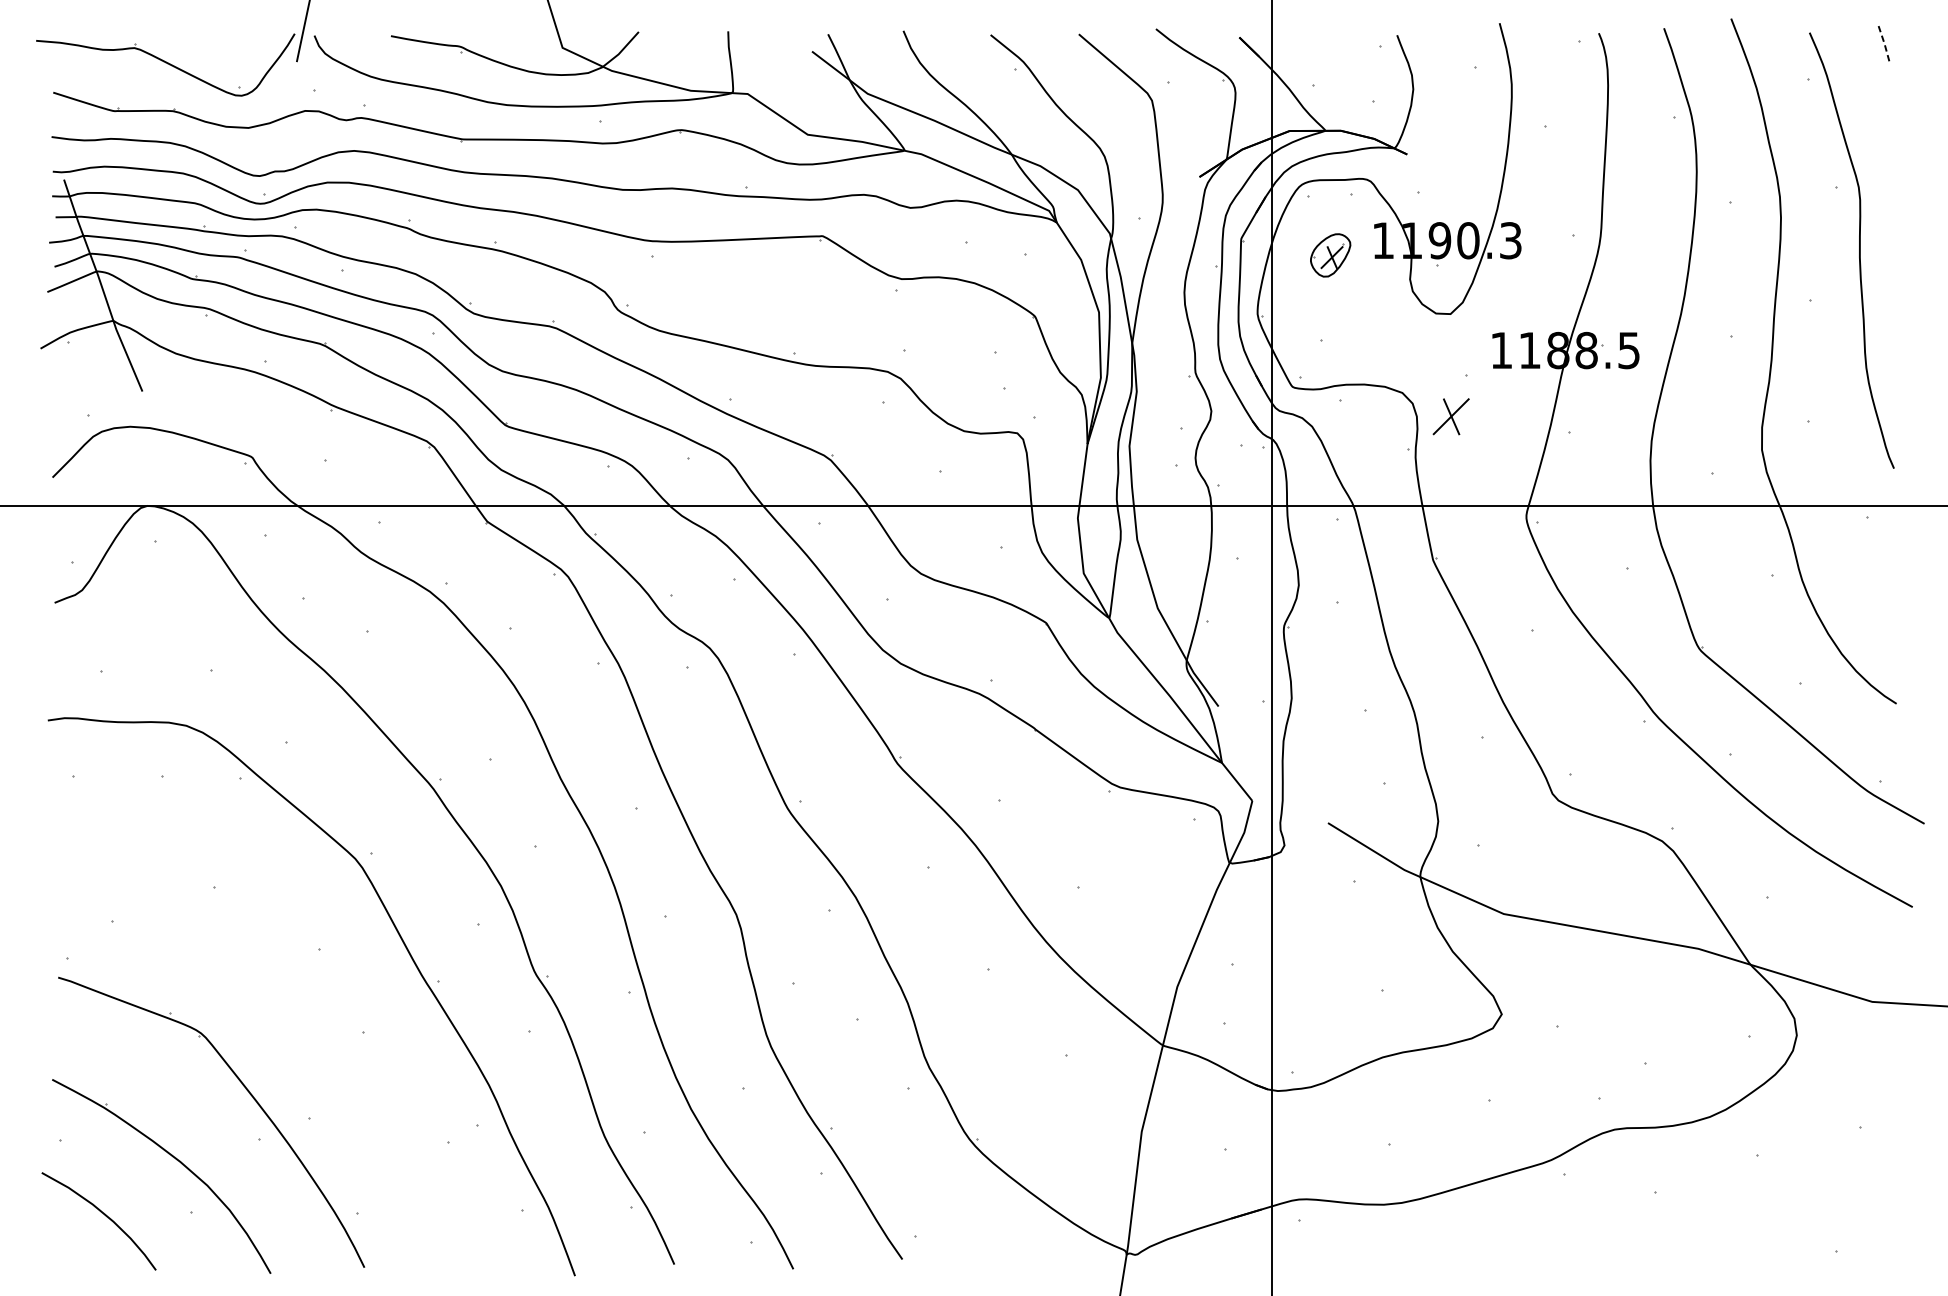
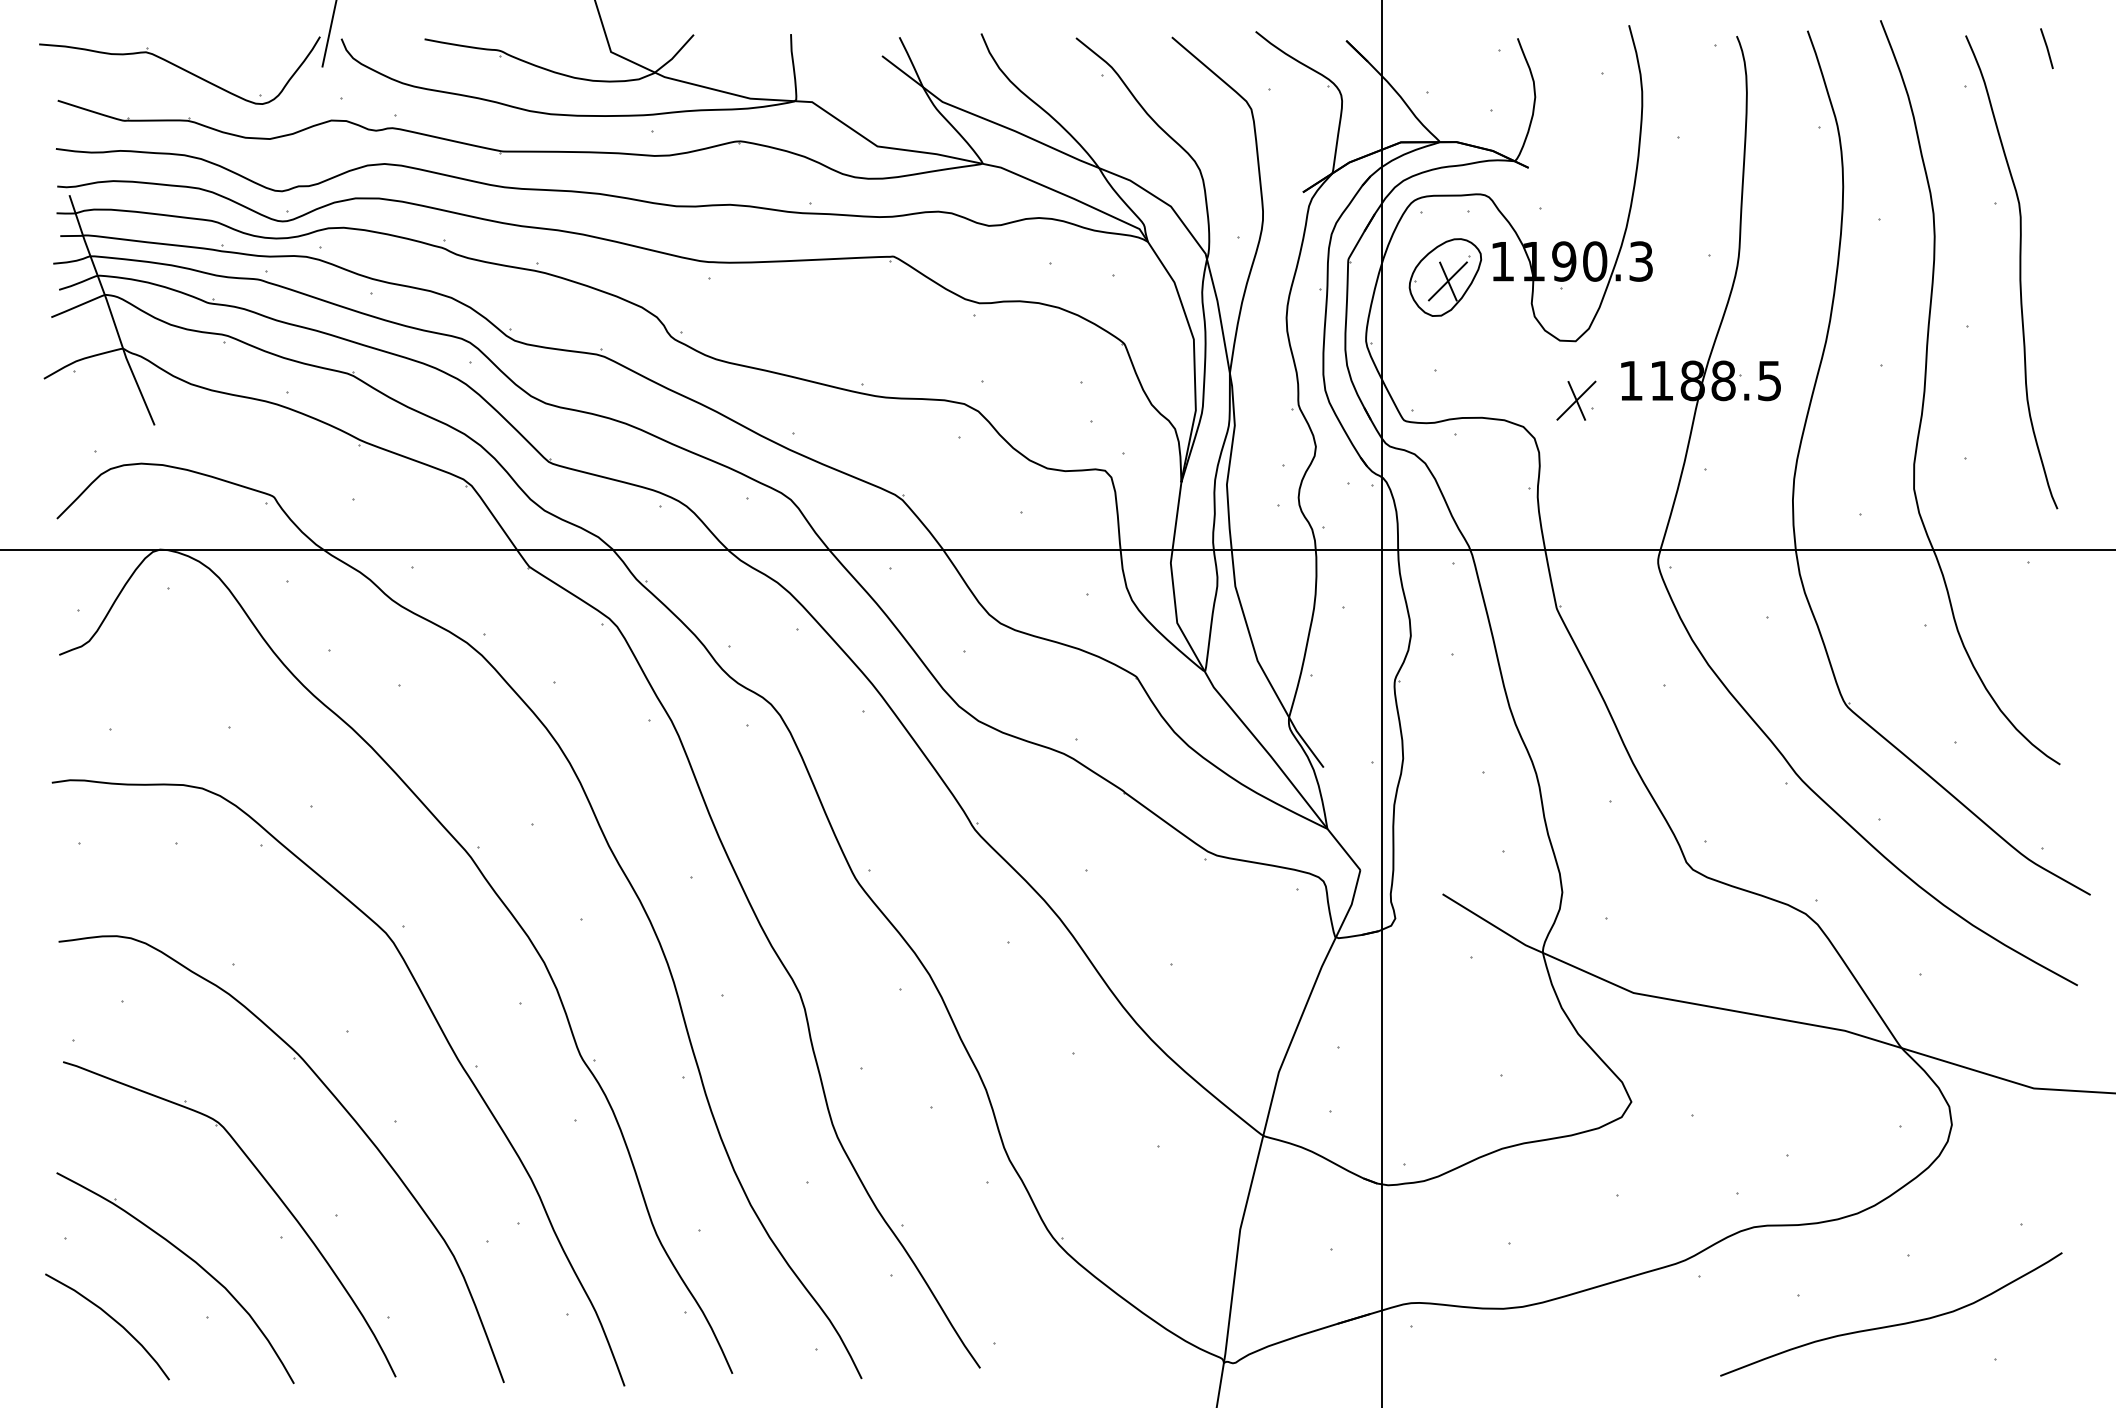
line: (1884, 44) -> (2047, 48), dashed -> solid
part: (1330, 255) -> (1445, 277), size x1.67
part: (1451, 416) -> (1576, 400), moved
part: (314, 1018) -> (341, 1106), added
curve: (1743, 1219) -> (1893, 1324), added

